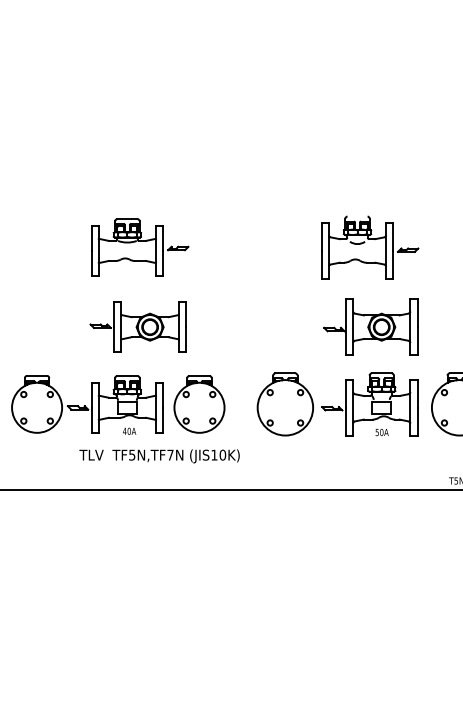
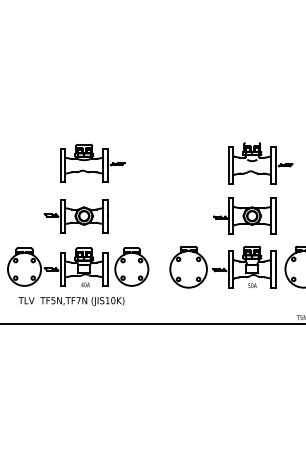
part: (369, 247) -> (260, 163), moved
part: (136, 327) -> (75, 216), moved
text: (159, 456) -> (71, 301), moved

